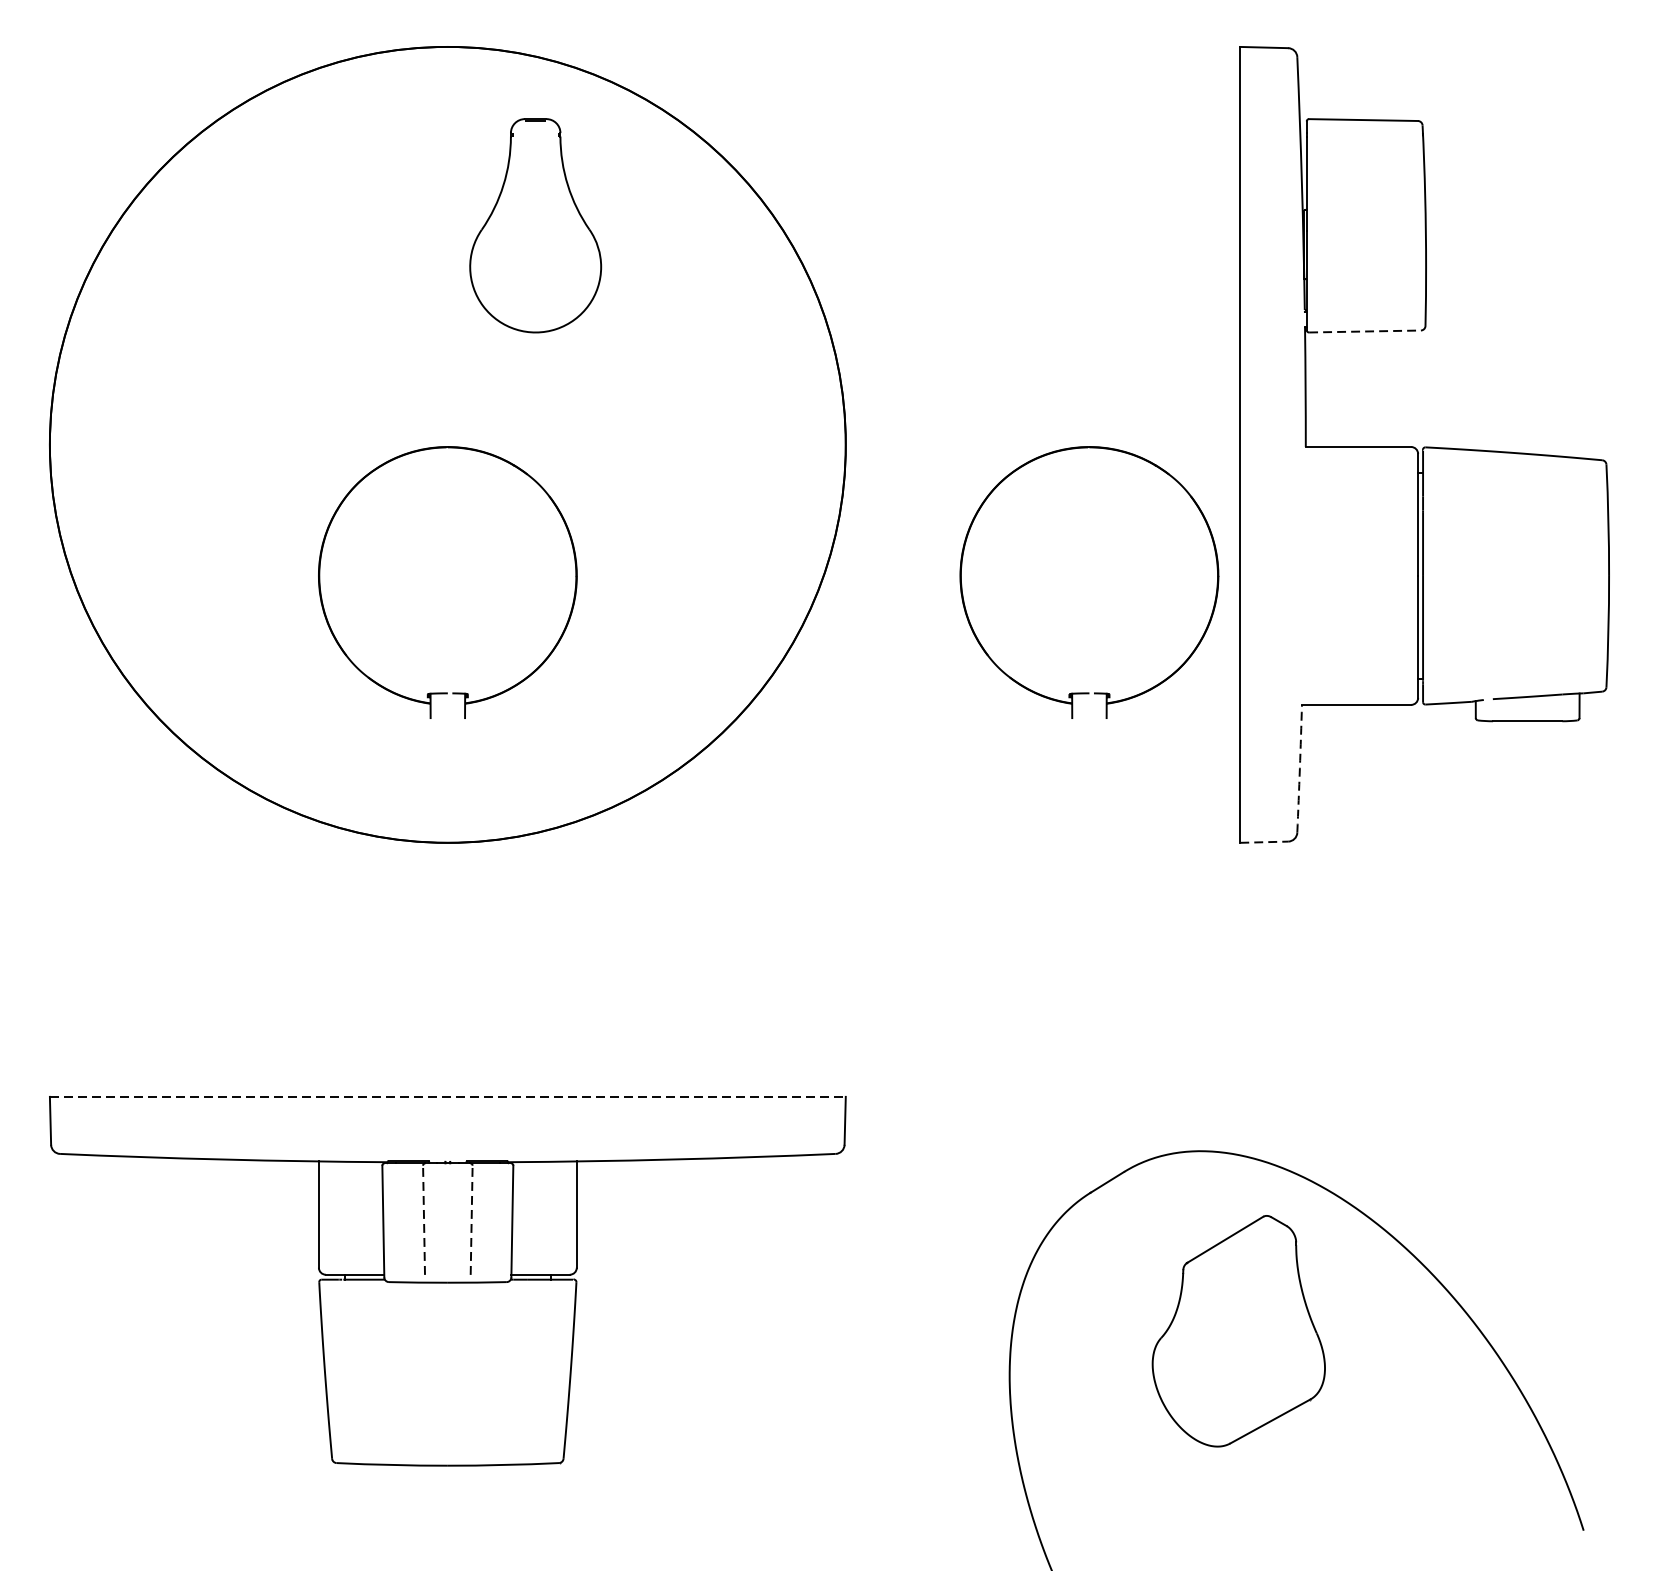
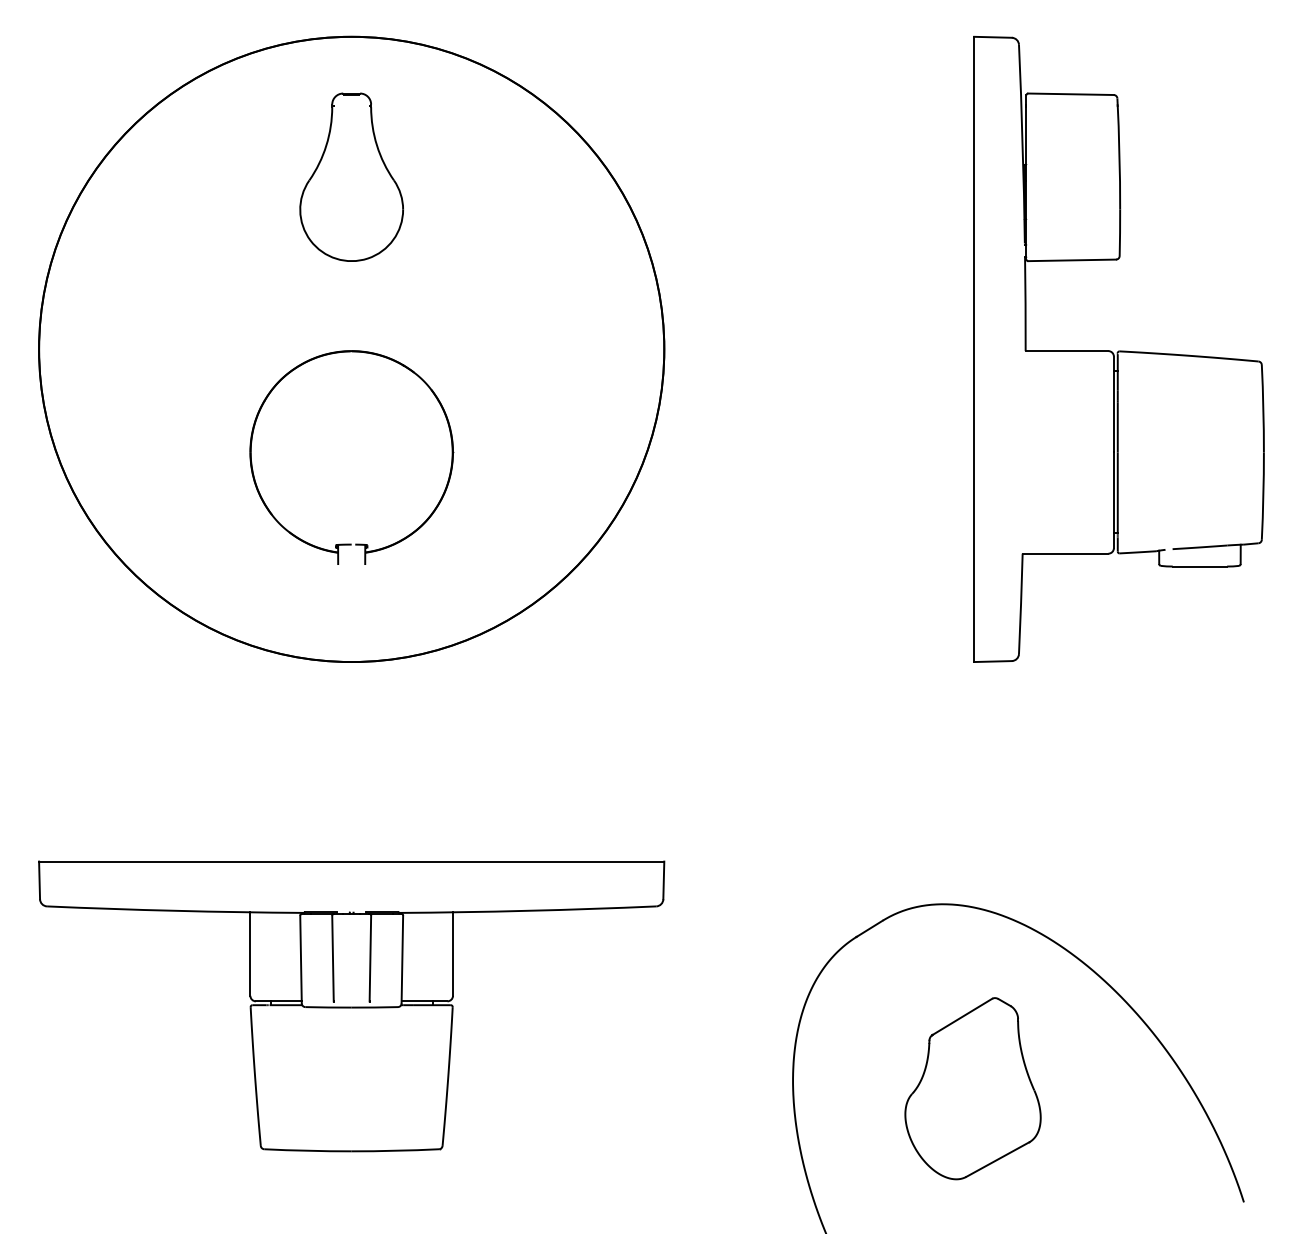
part: (535, 224) -> (351, 176), moved
line: (1365, 331) -> (1072, 260), dashed -> solid
part: (1089, 691) -> (855, 543), removed
arc: (1300, 768) -> (1021, 603), dashed -> solid
line: (1264, 842) -> (993, 661), dashed -> solid
line: (447, 1096) -> (351, 861), dashed -> solid
line: (424, 1220) -> (333, 958), dashed -> solid
line: (471, 1220) -> (370, 958), dashed -> solid
part: (1238, 1330) -> (972, 1088), moved

